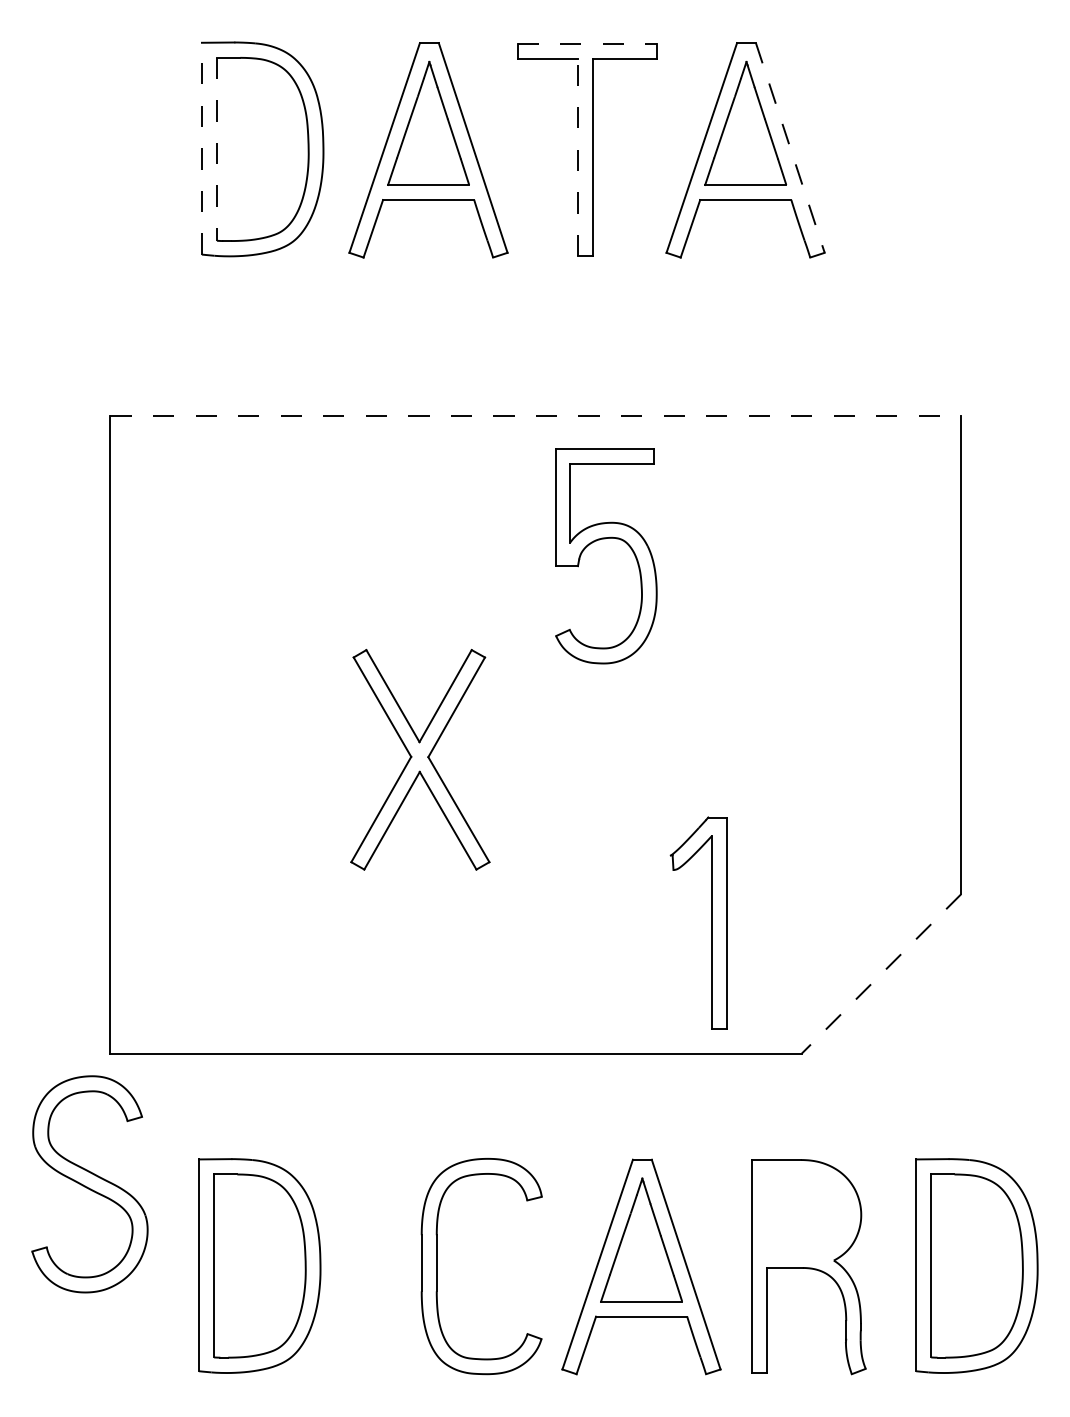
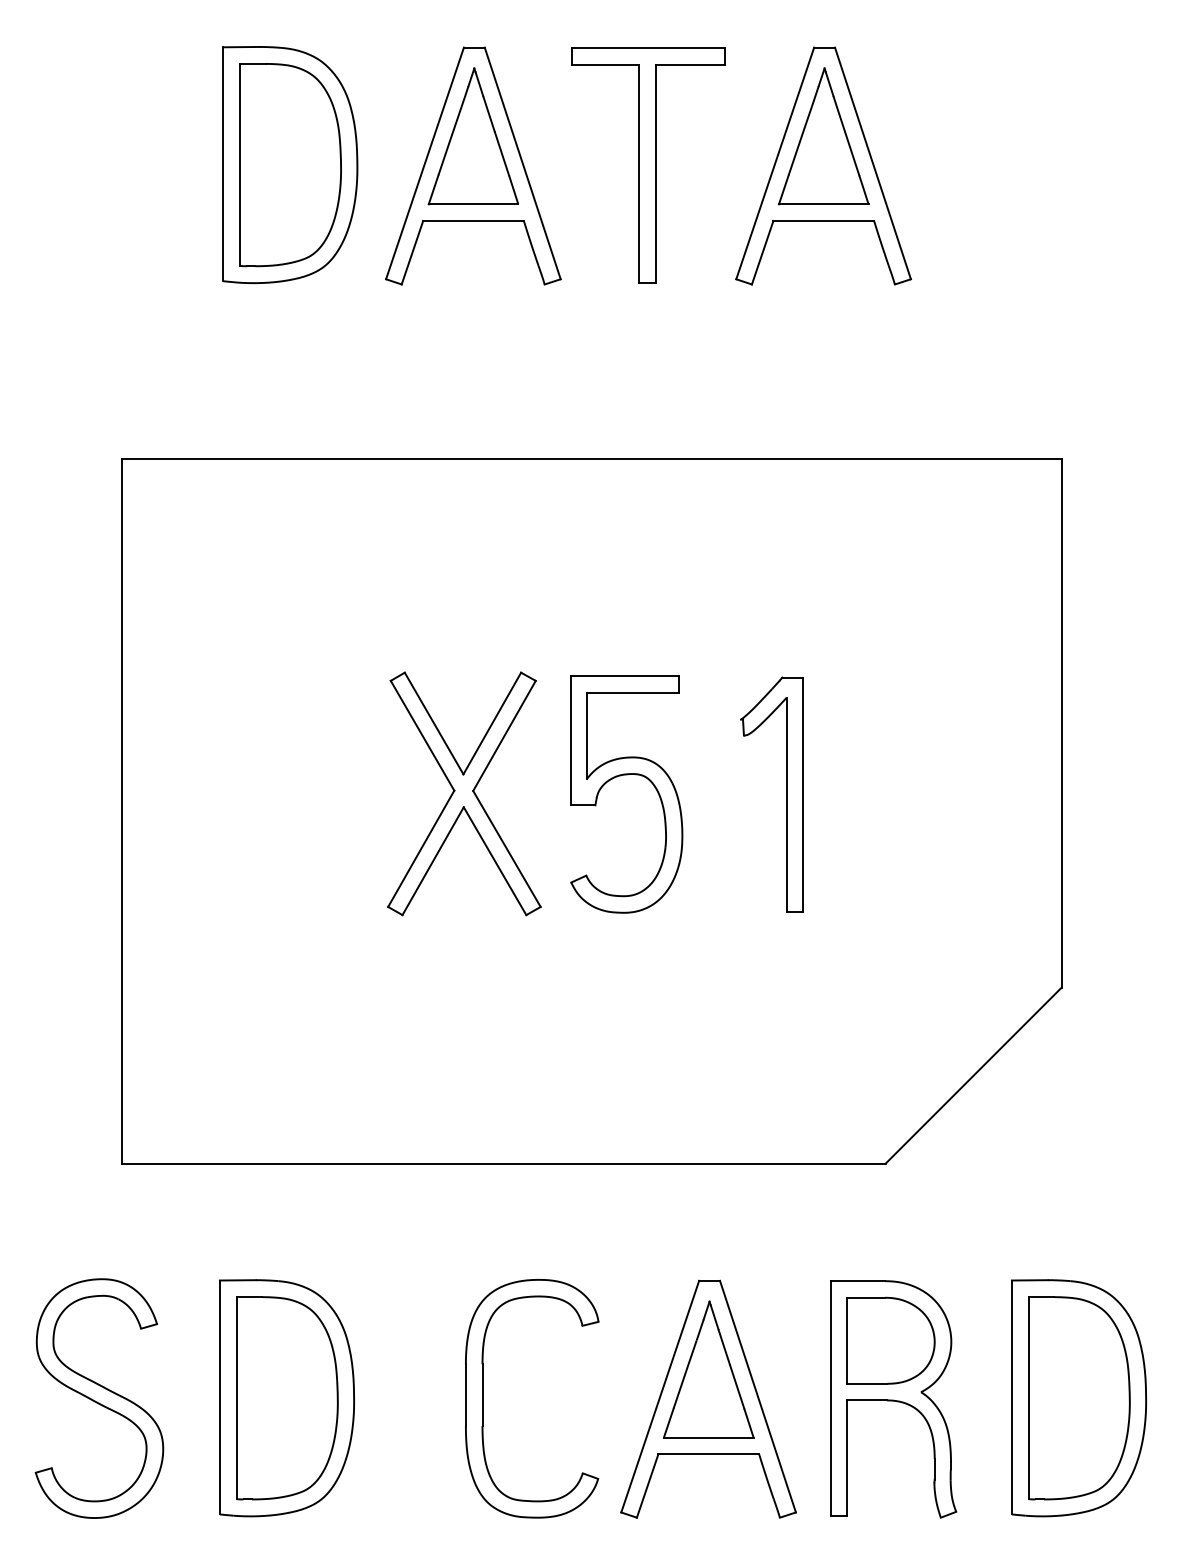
line: (587, 43) -> (648, 48), dashed -> solid
line: (201, 148) -> (222, 164), dashed -> solid
line: (790, 148) -> (873, 164), dashed -> solid
line: (216, 149) -> (239, 165), dashed -> solid
line: (578, 157) -> (639, 173), dashed -> solid
line: (536, 415) -> (592, 458), dashed -> solid
part: (605, 539) -> (625, 775), moved
part: (420, 759) -> (464, 793), moved
part: (711, 922) -> (785, 793), moved
line: (881, 973) -> (973, 1075), dashed -> solid
part: (89, 1184) -> (98, 1398), moved
part: (806, 1213) -> (890, 1340), added

